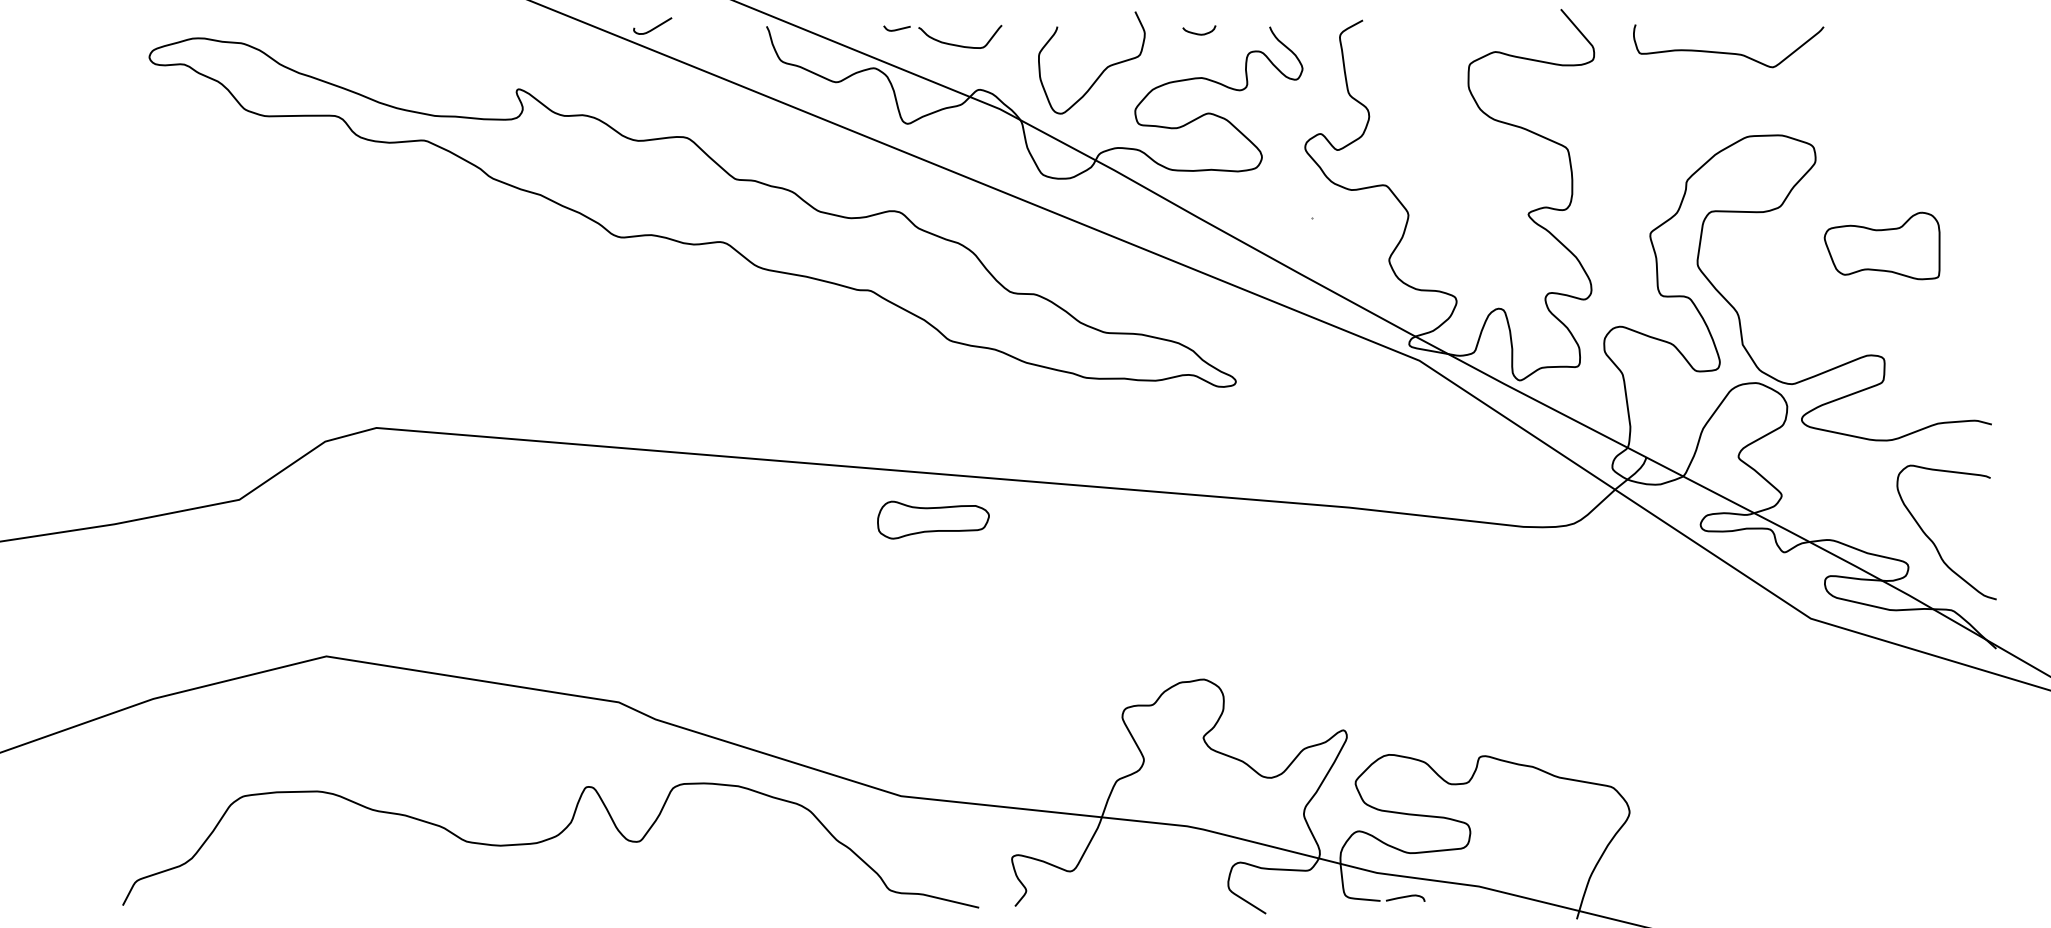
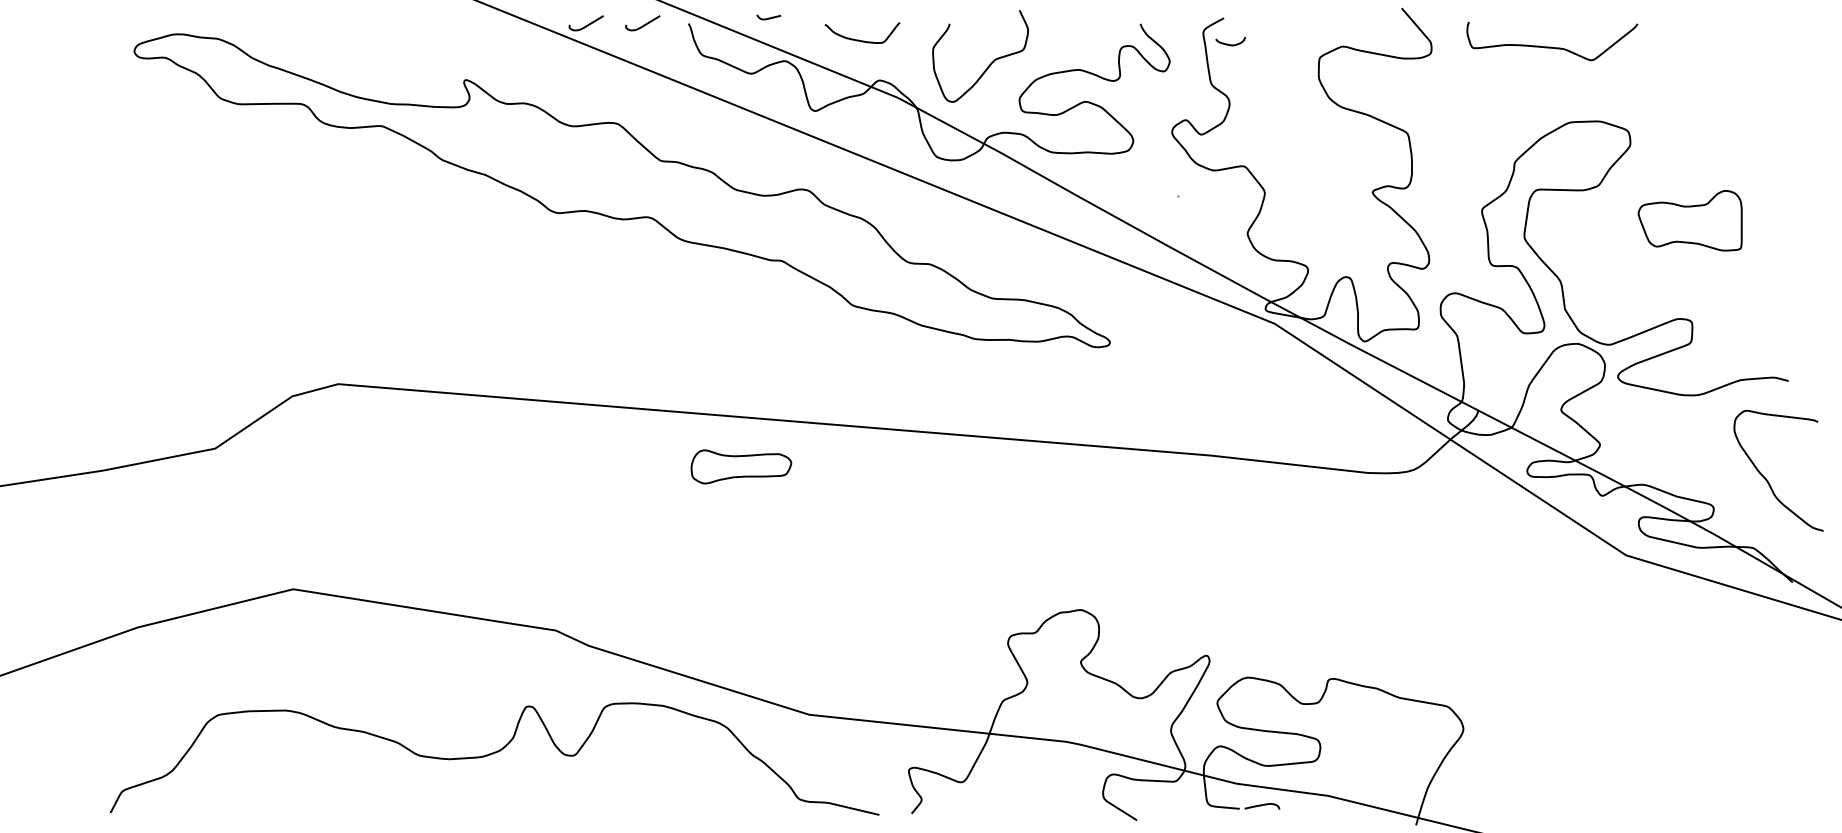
curve: (717, 27) -> (644, 24), added
curve: (897, 28) -> (769, 17), moved
curve: (1199, 33) -> (1230, 44), moved
part: (933, 519) -> (741, 466), moved
curve: (1934, 542) -> (1767, 479), moved

